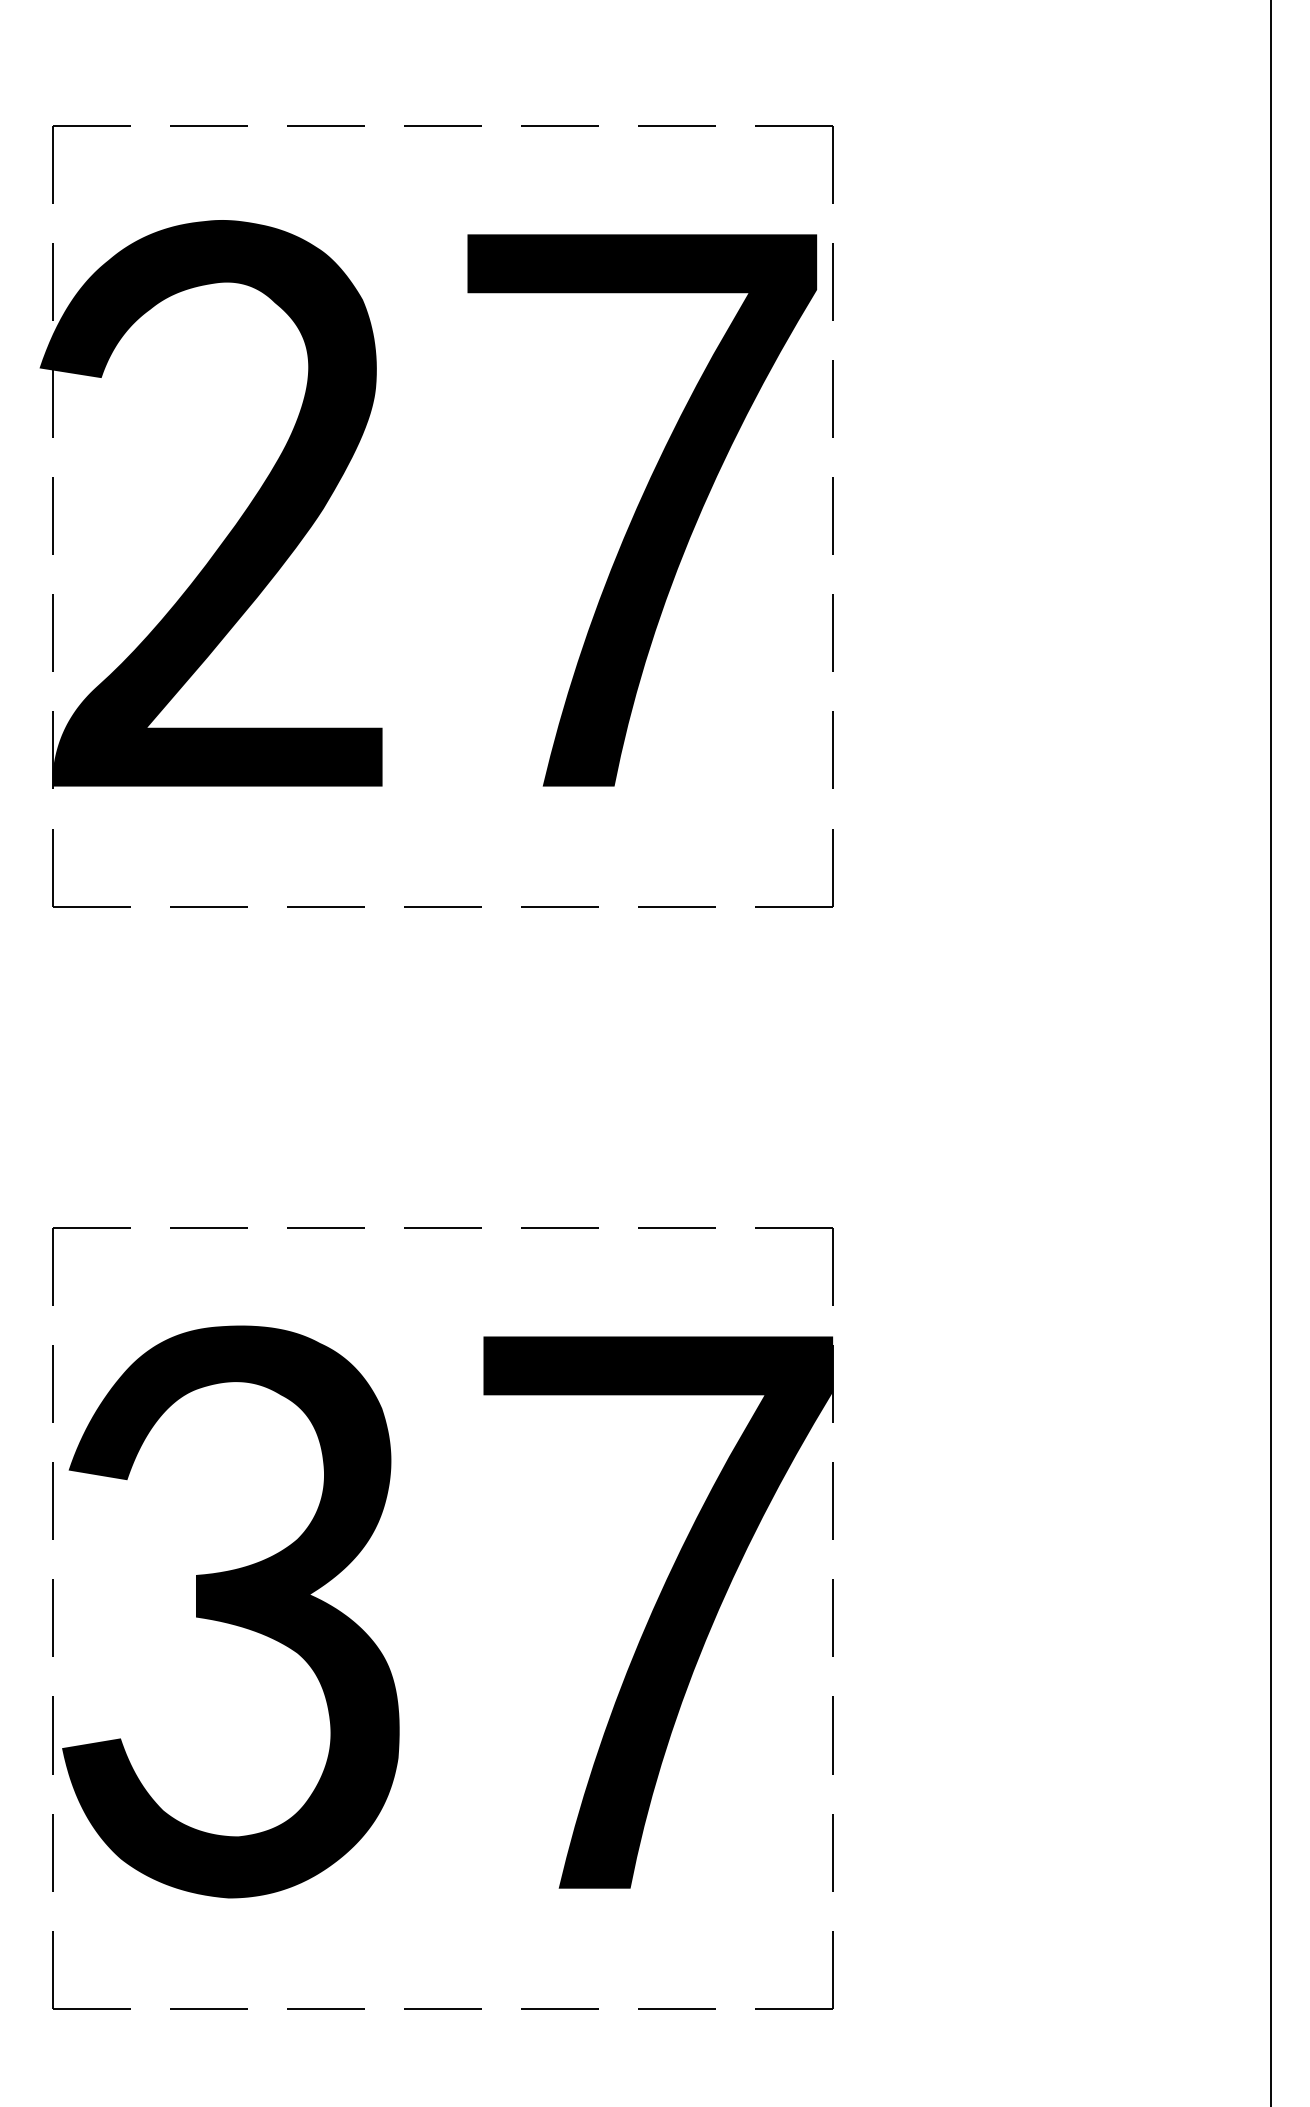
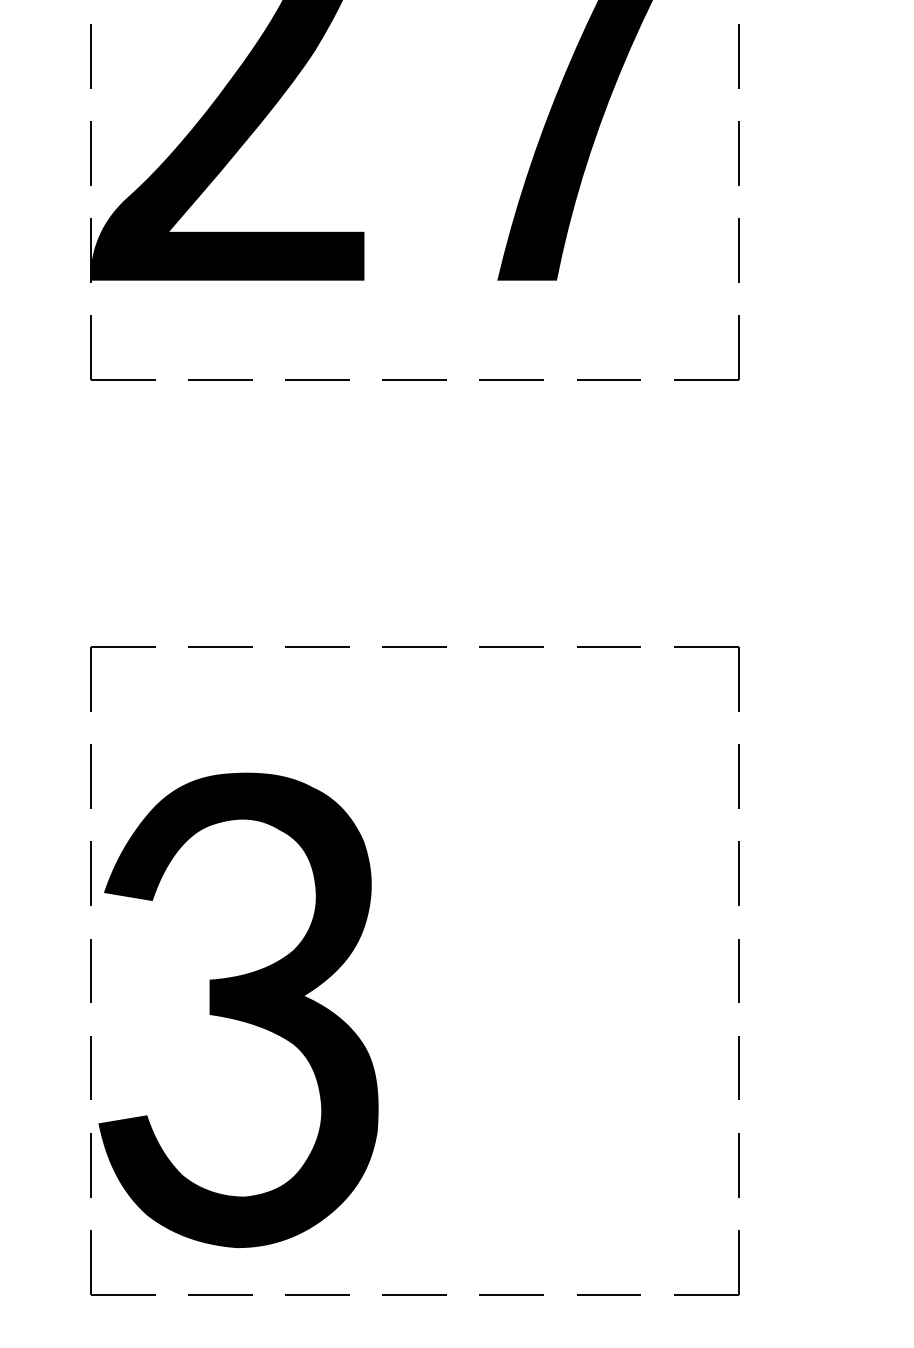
part: (230, 1611) -> (238, 1009), moved
fill: (658, 1612) -> (593, 966), removed

